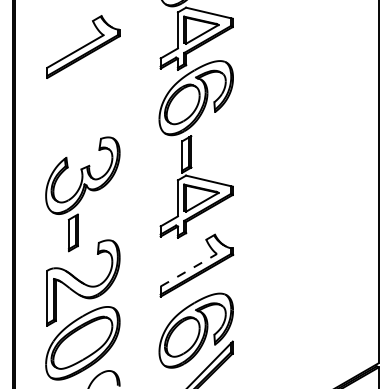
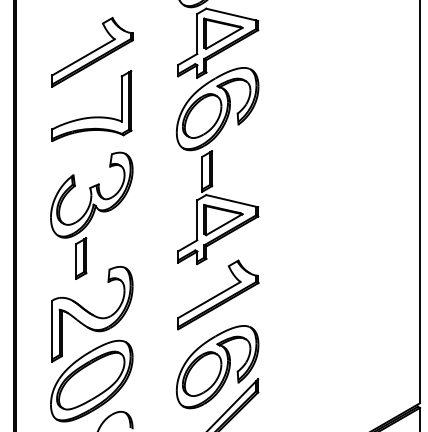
part: (83, 104) -> (92, 116), added
line: (188, 270) -> (209, 300), dashed -> solid

